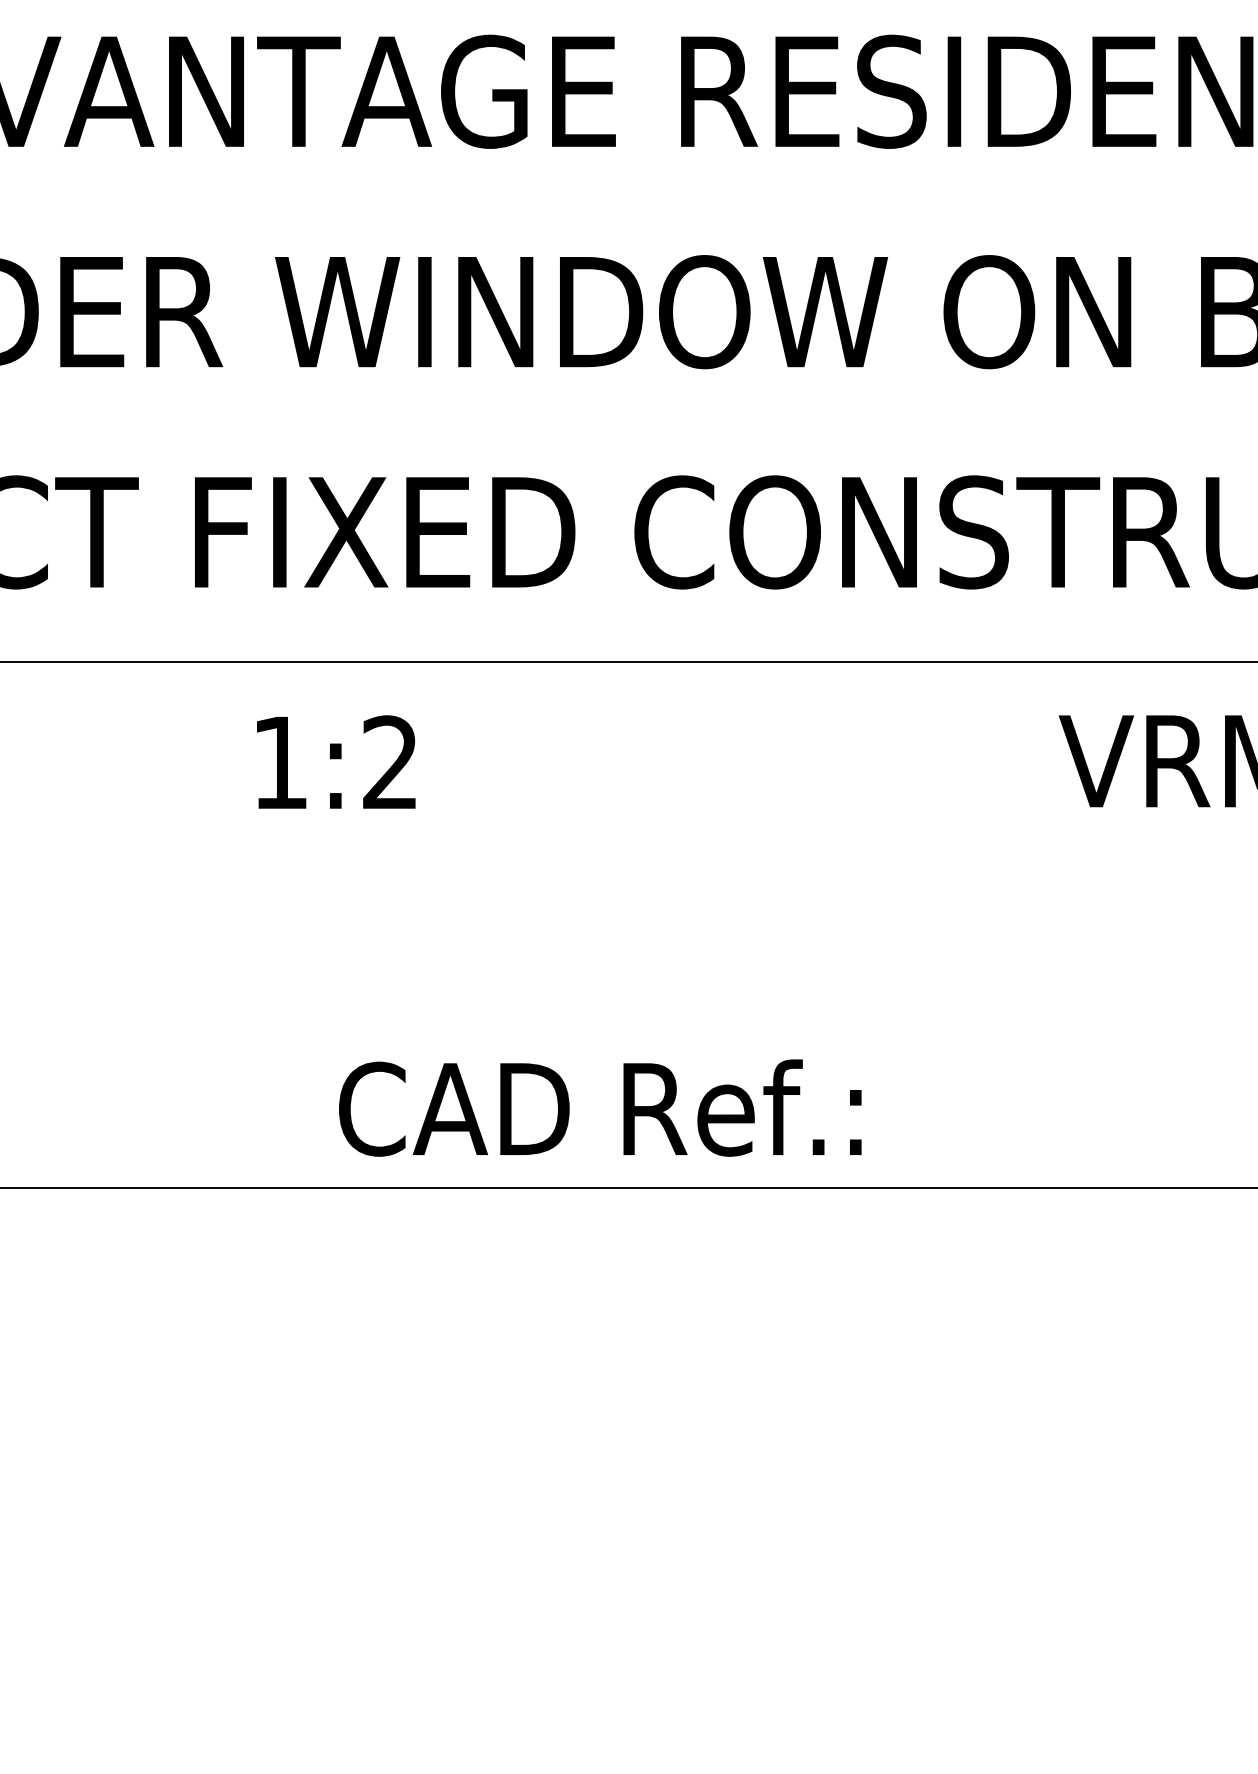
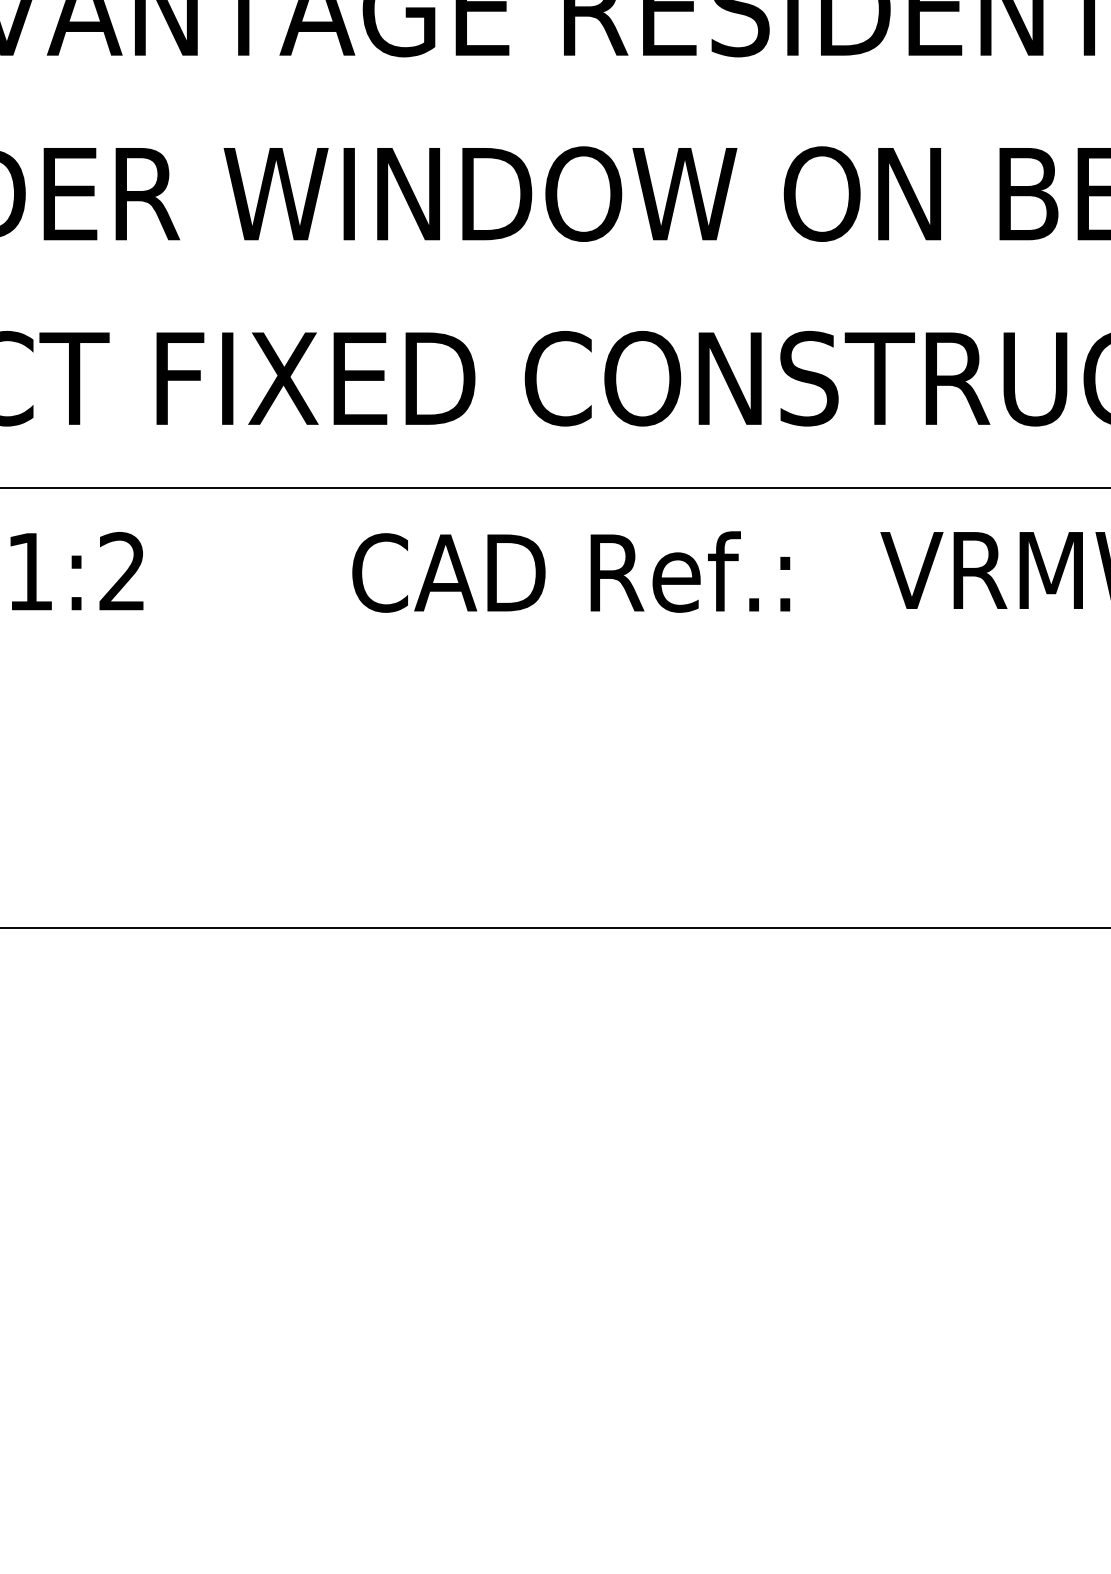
text: (335, 762) -> (76, 571), moved
text: (600, 1107) -> (571, 571), moved

